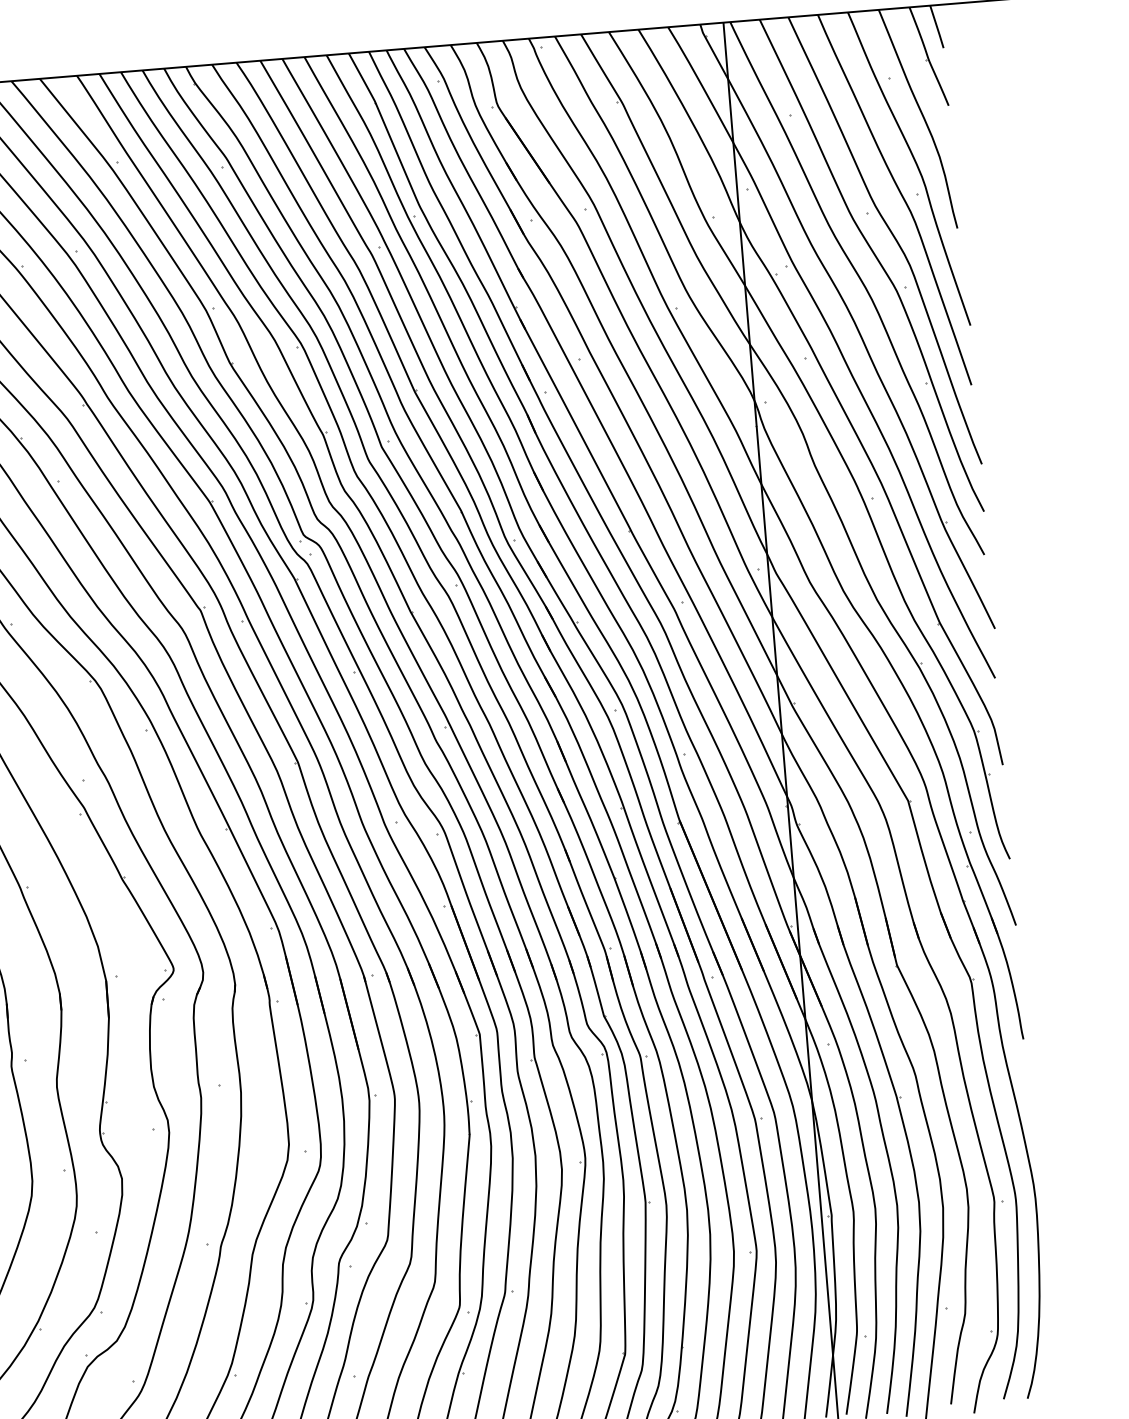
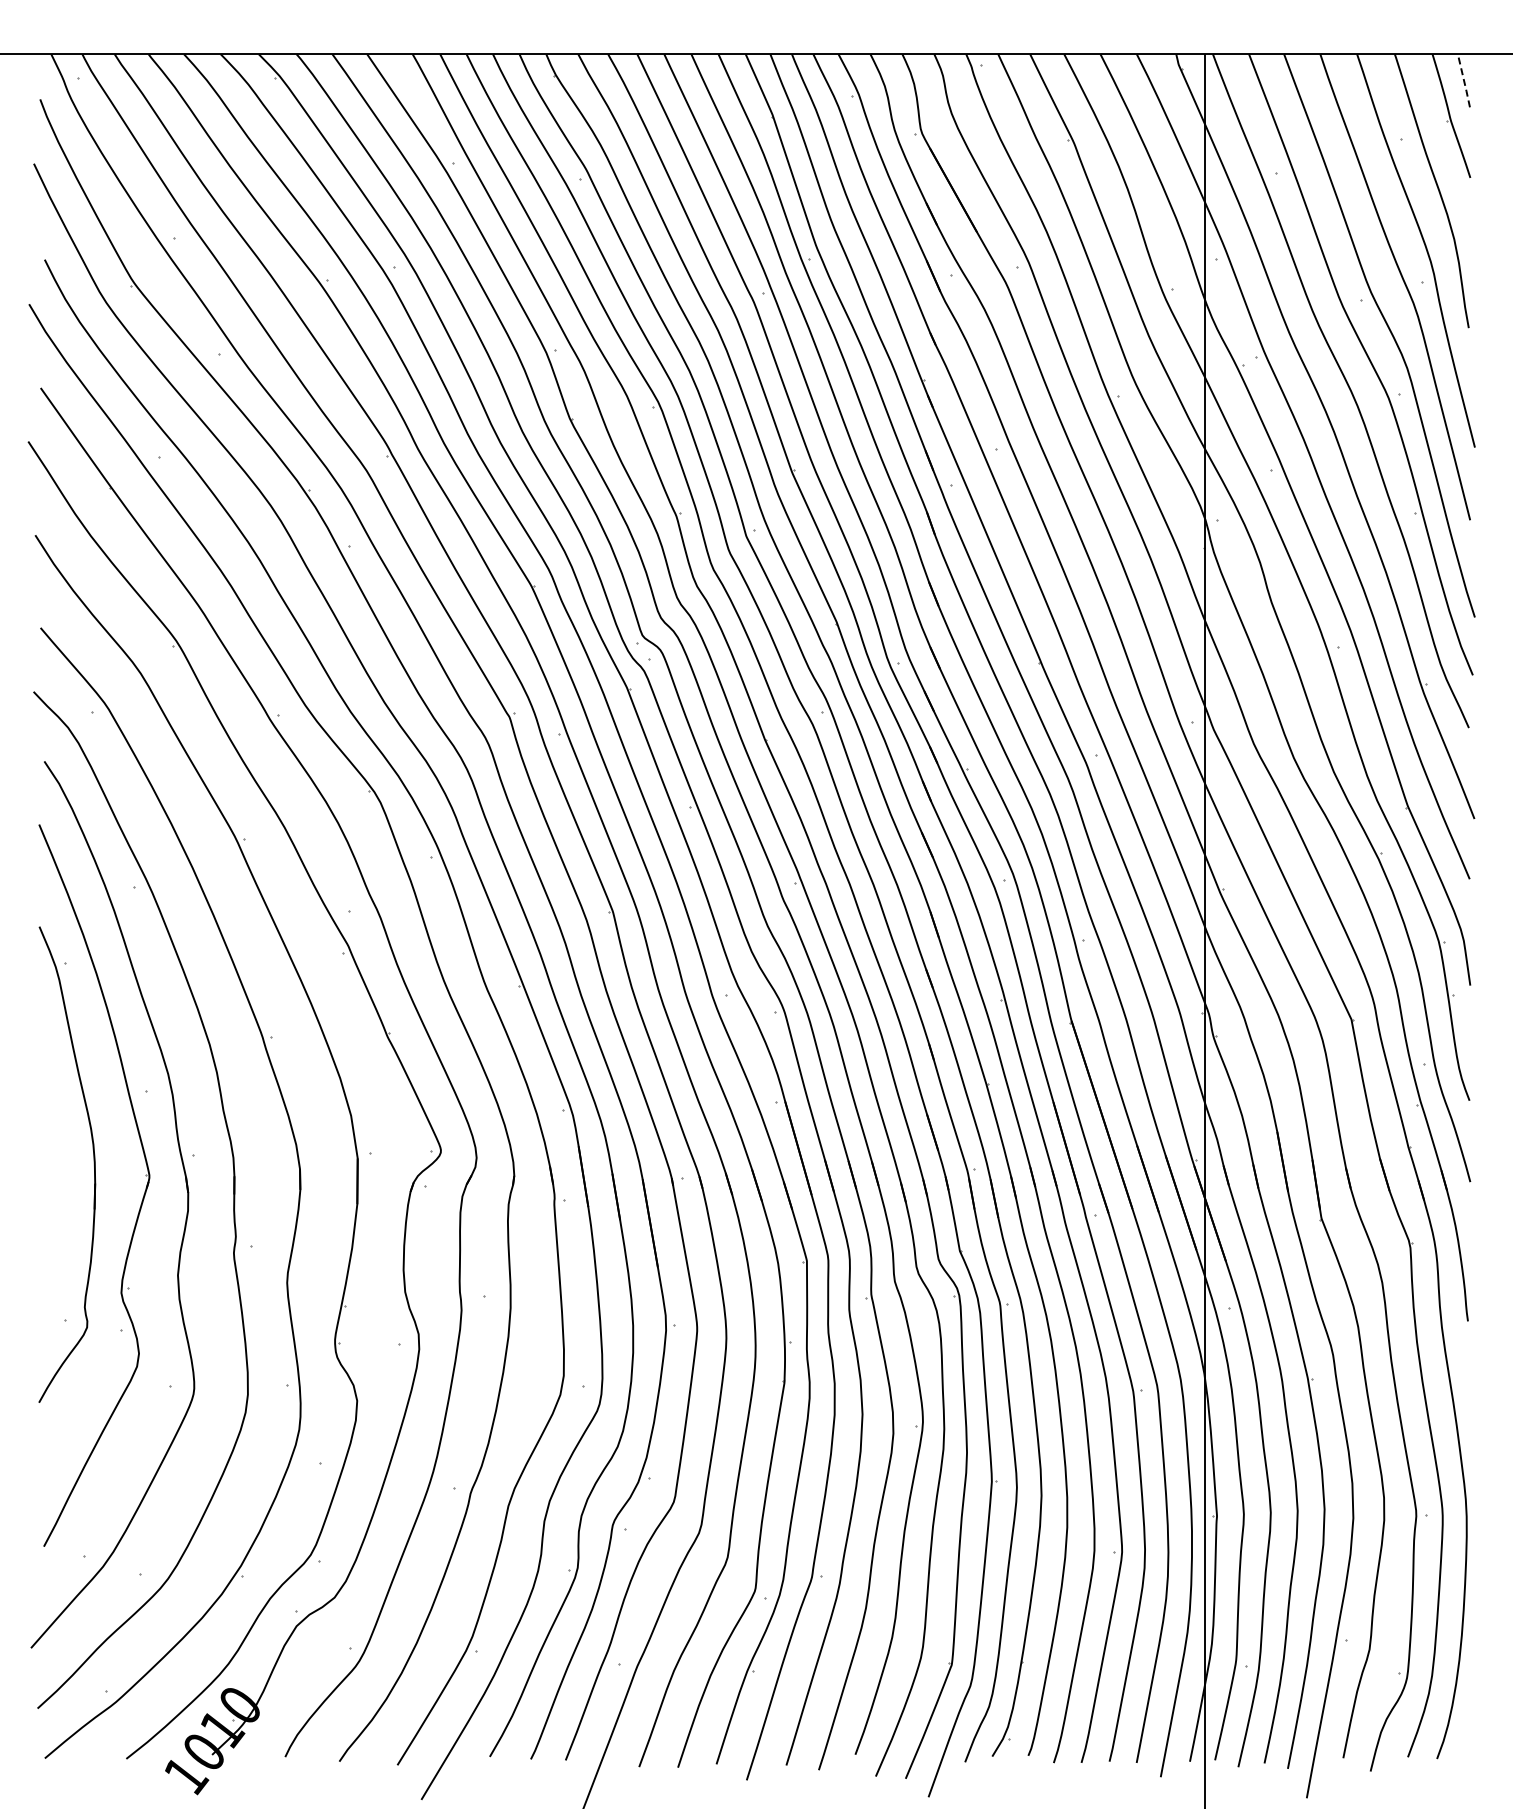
line: (937, 27) -> (1464, 81), solid -> dashed

